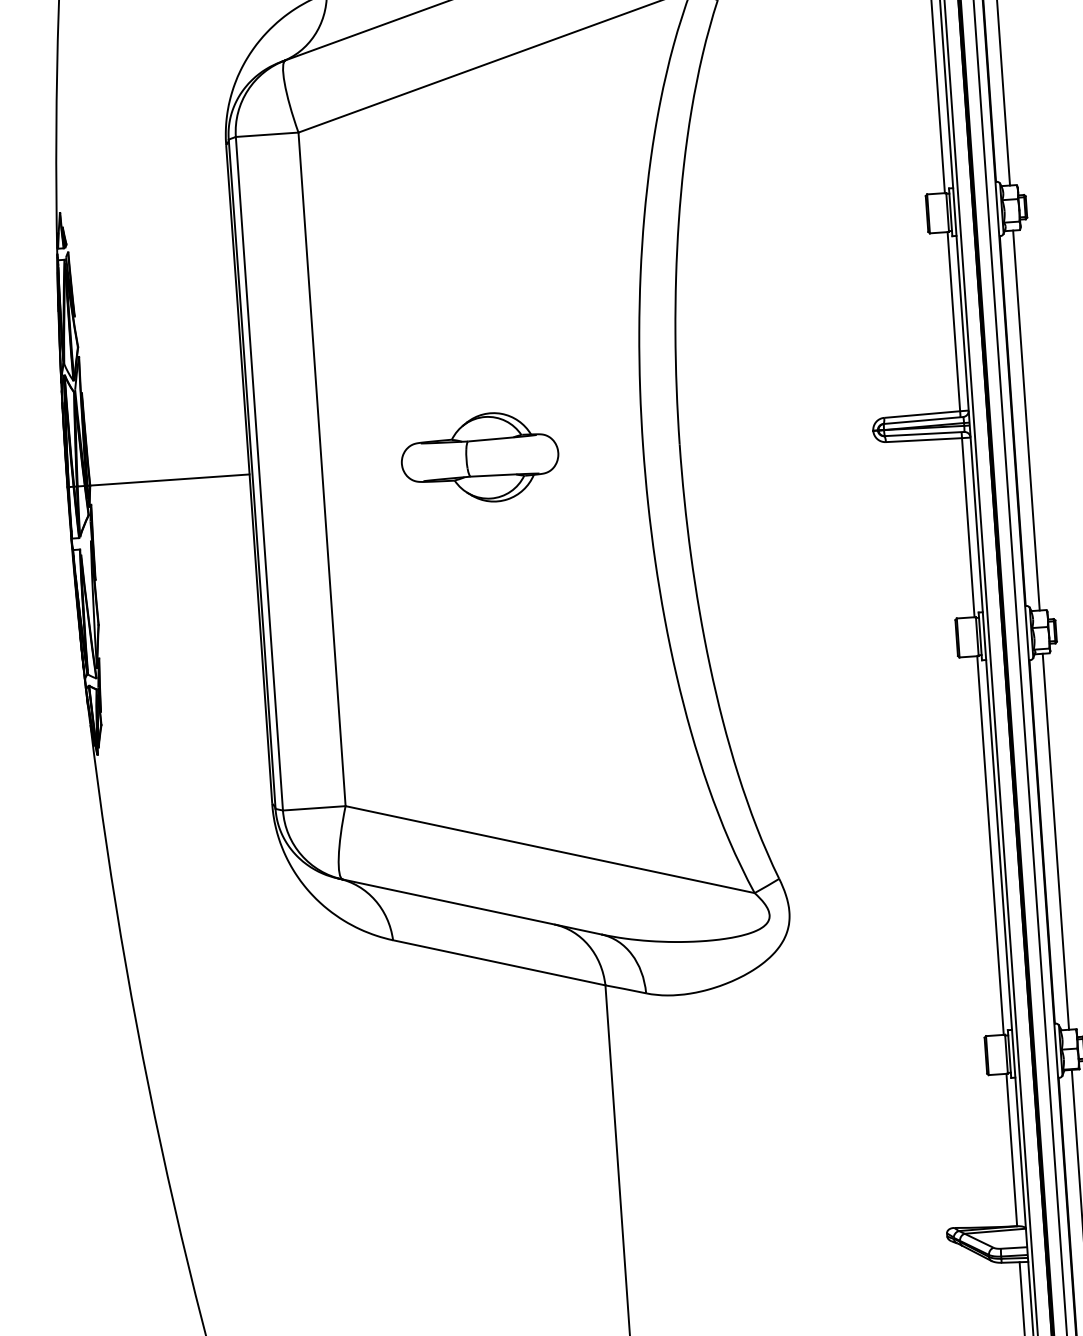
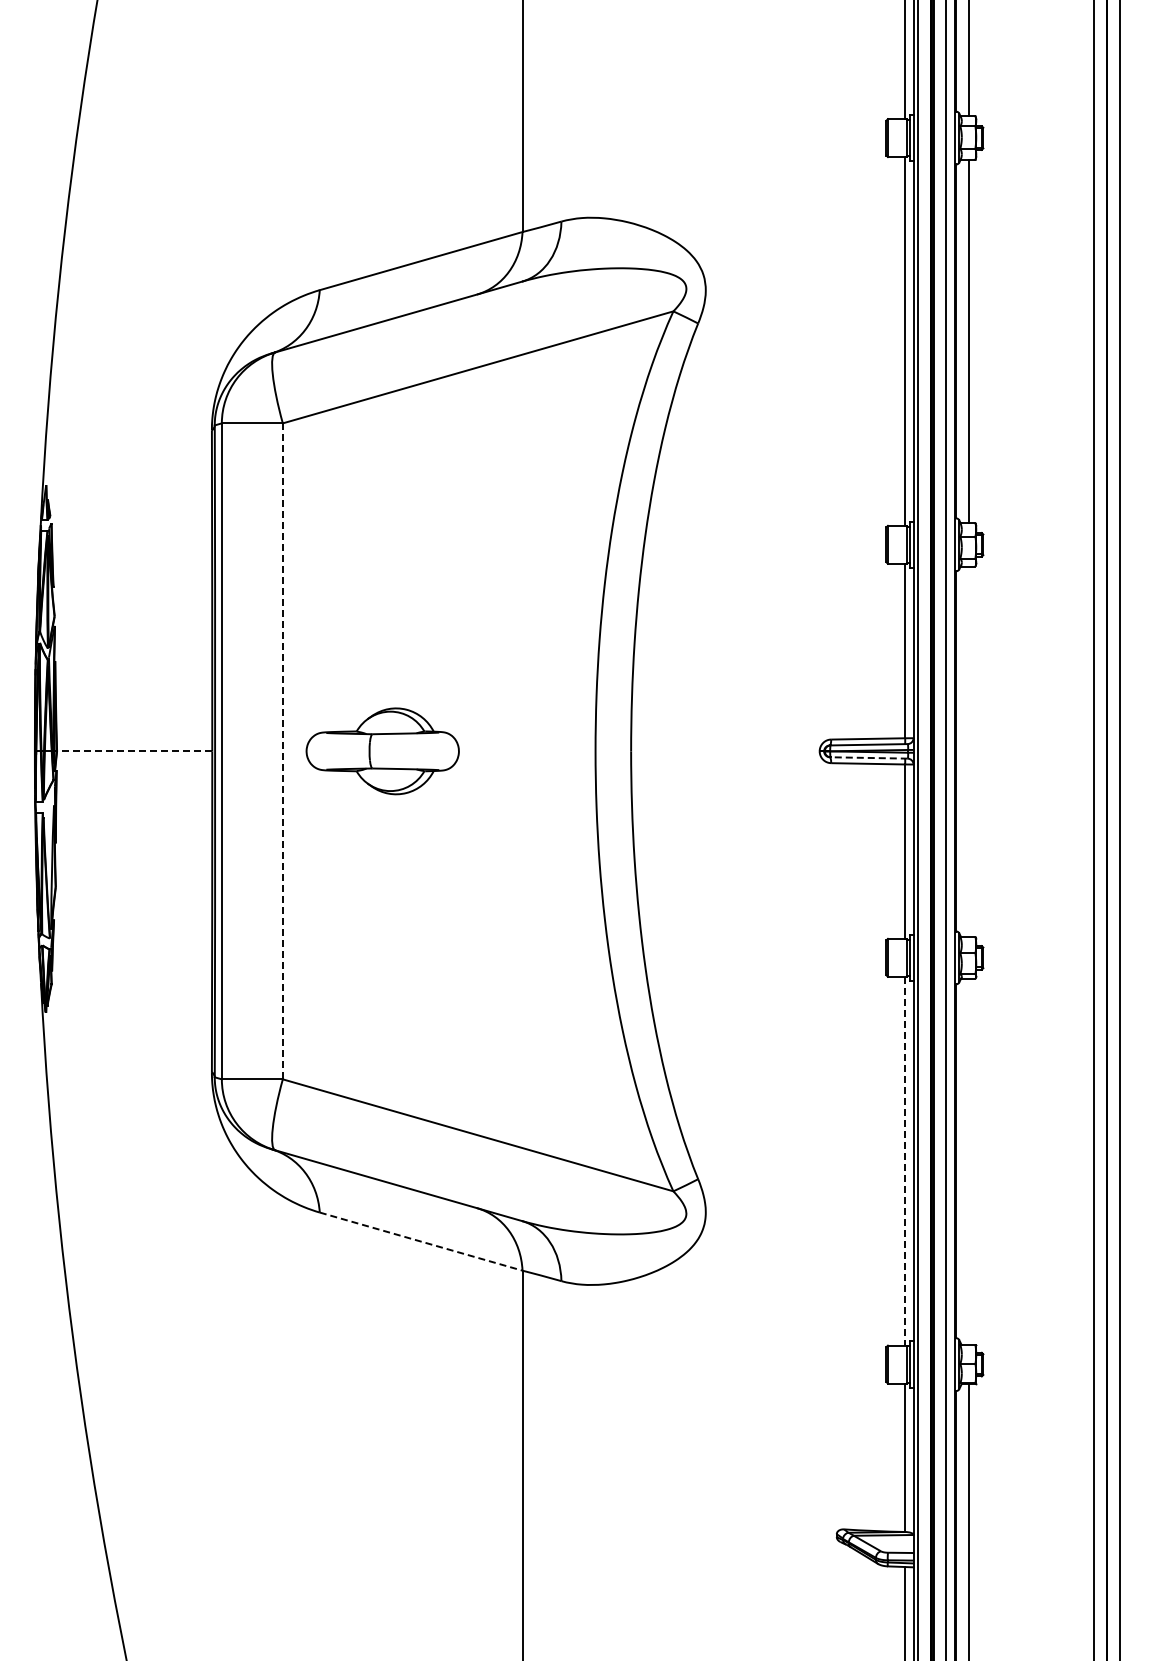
line: (1026, 420) -> (968, 751), removed
line: (924, 433) -> (869, 757), solid -> dashed
part: (479, 458) -> (382, 751), moved
line: (321, 469) -> (282, 751), solid -> dashed
line: (169, 480) -> (134, 751), solid -> dashed
line: (1055, 841) -> (968, 1161), removed
line: (990, 845) -> (905, 1161), solid -> dashed
line: (499, 962) -> (421, 1241), solid -> dashed

